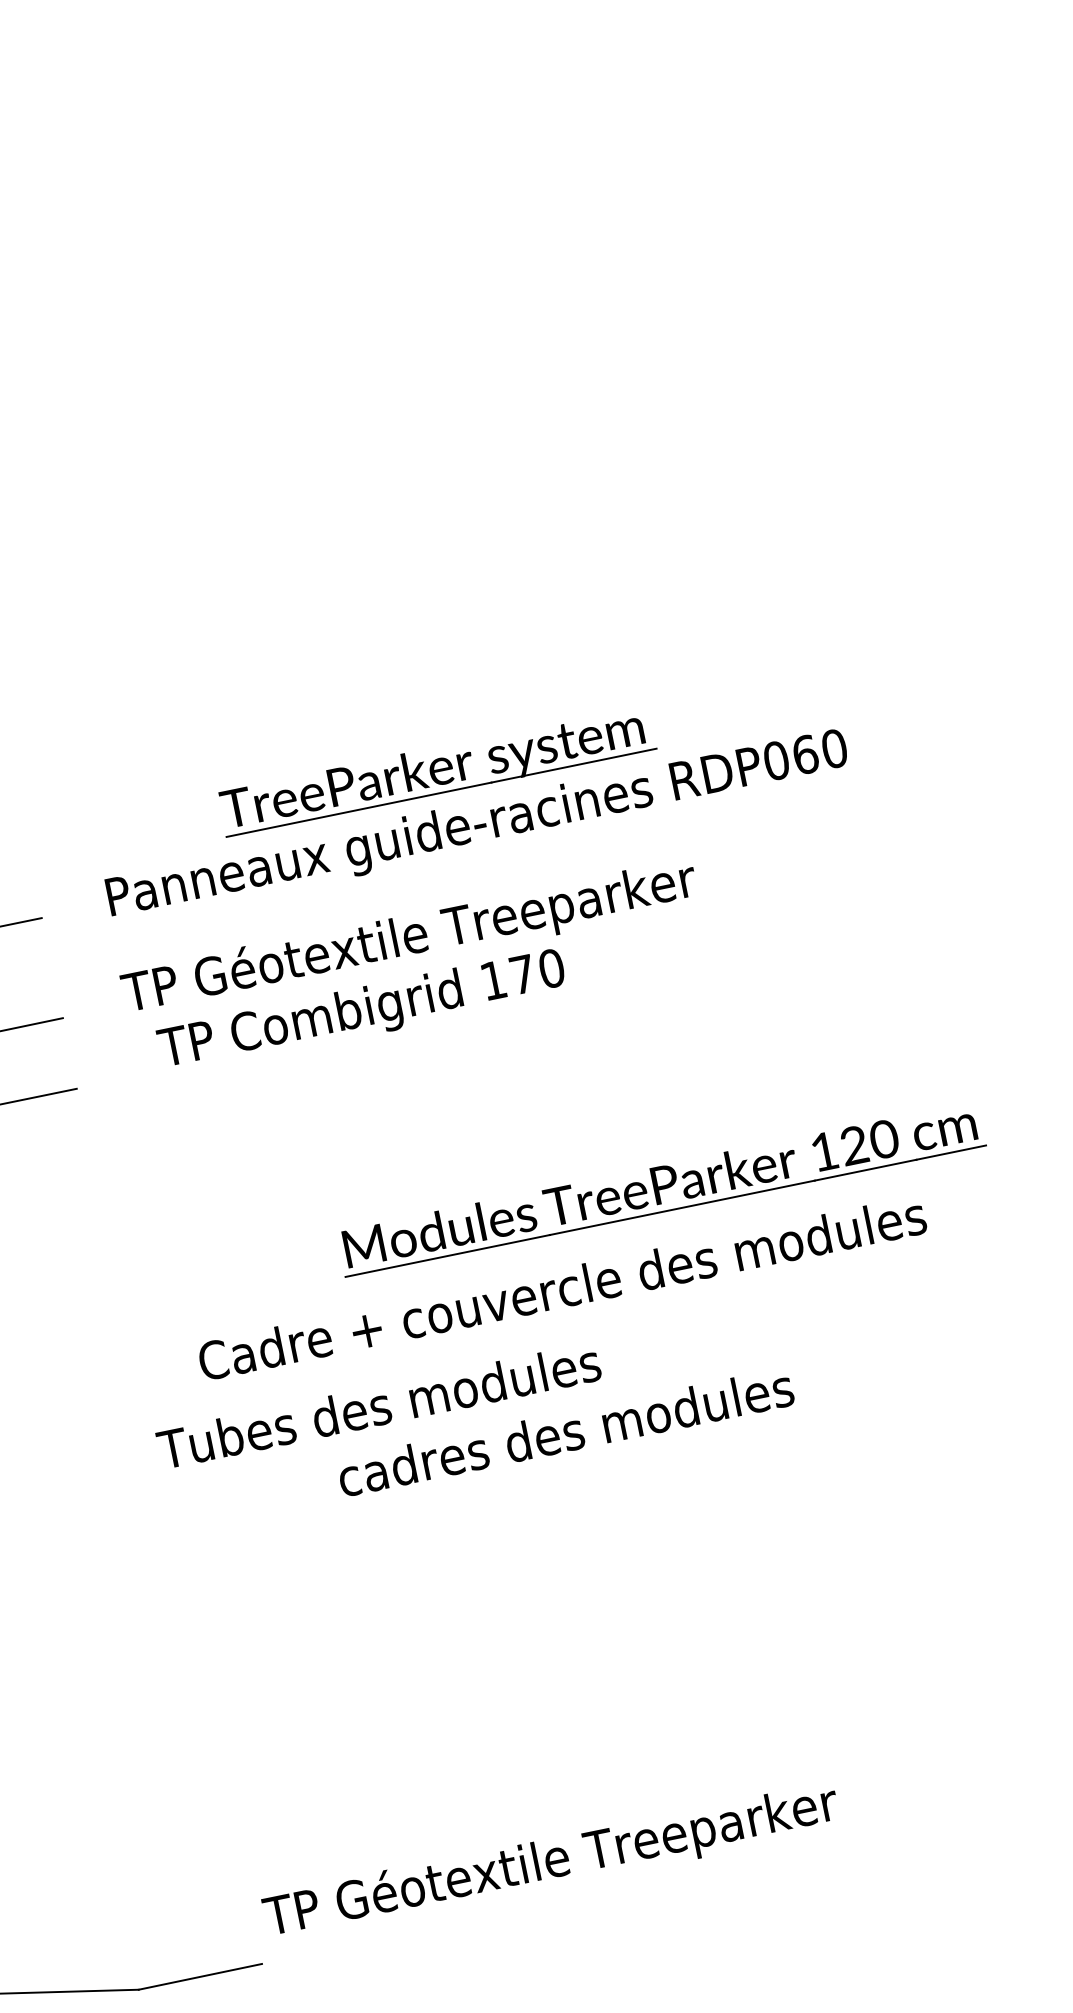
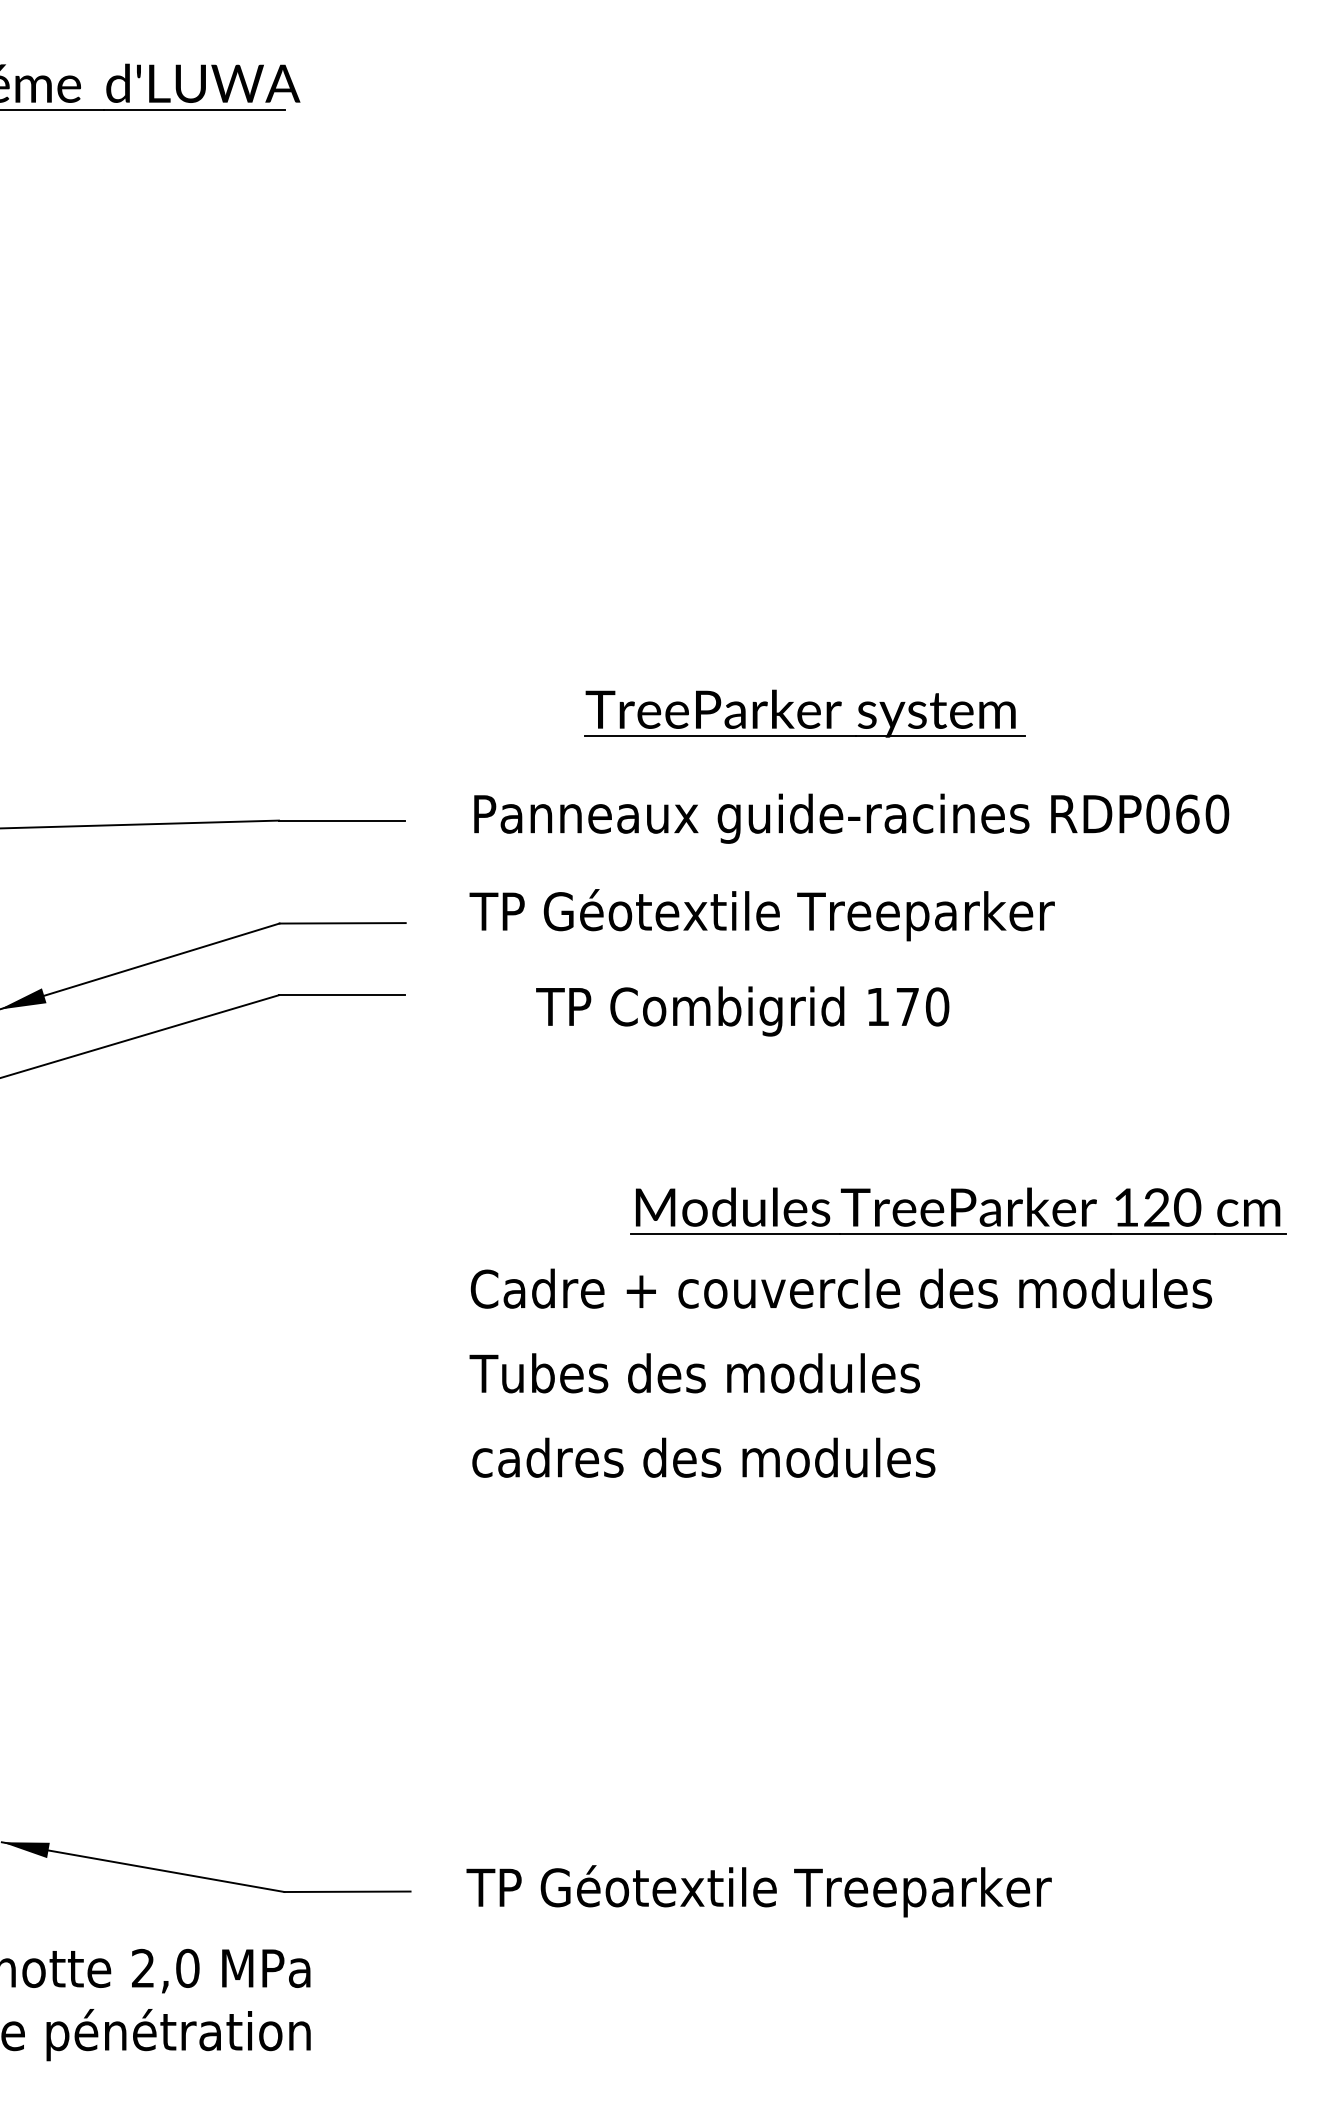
part: (436, 770) -> (804, 713), moved
text: (362, 1012) -> (742, 1011), moved
text: (378, 1406) -> (694, 1373), moved
text: (565, 1431) -> (703, 1457), moved
text: (550, 1862) -> (758, 1891), moved

